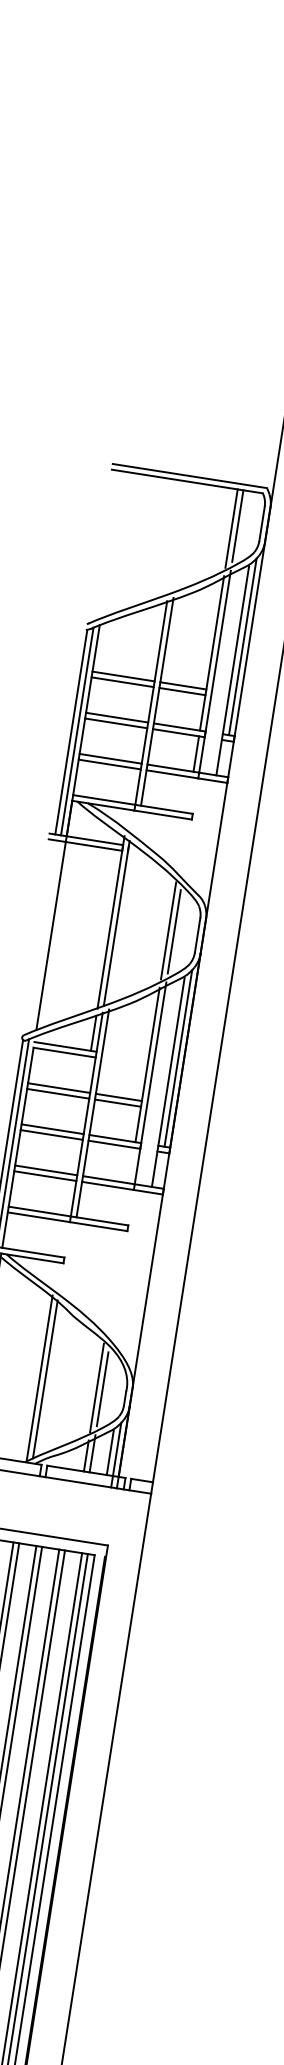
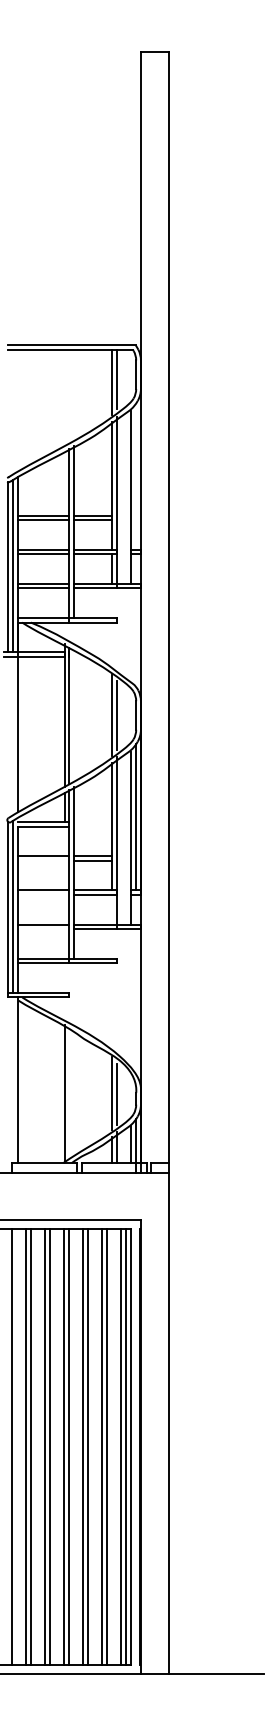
line: (243, 646) -> (136, 476), removed
line: (58, 1094) -> (43, 861), removed
line: (51, 1135) -> (43, 895), removed
line: (45, 1176) -> (43, 929), removed
line: (45, 1379) -> (69, 1093), removed

